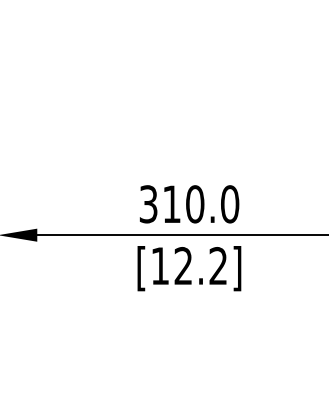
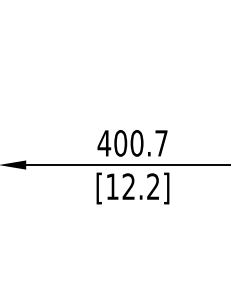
text: (188, 204) -> (132, 143), 310.0 -> 400.7

